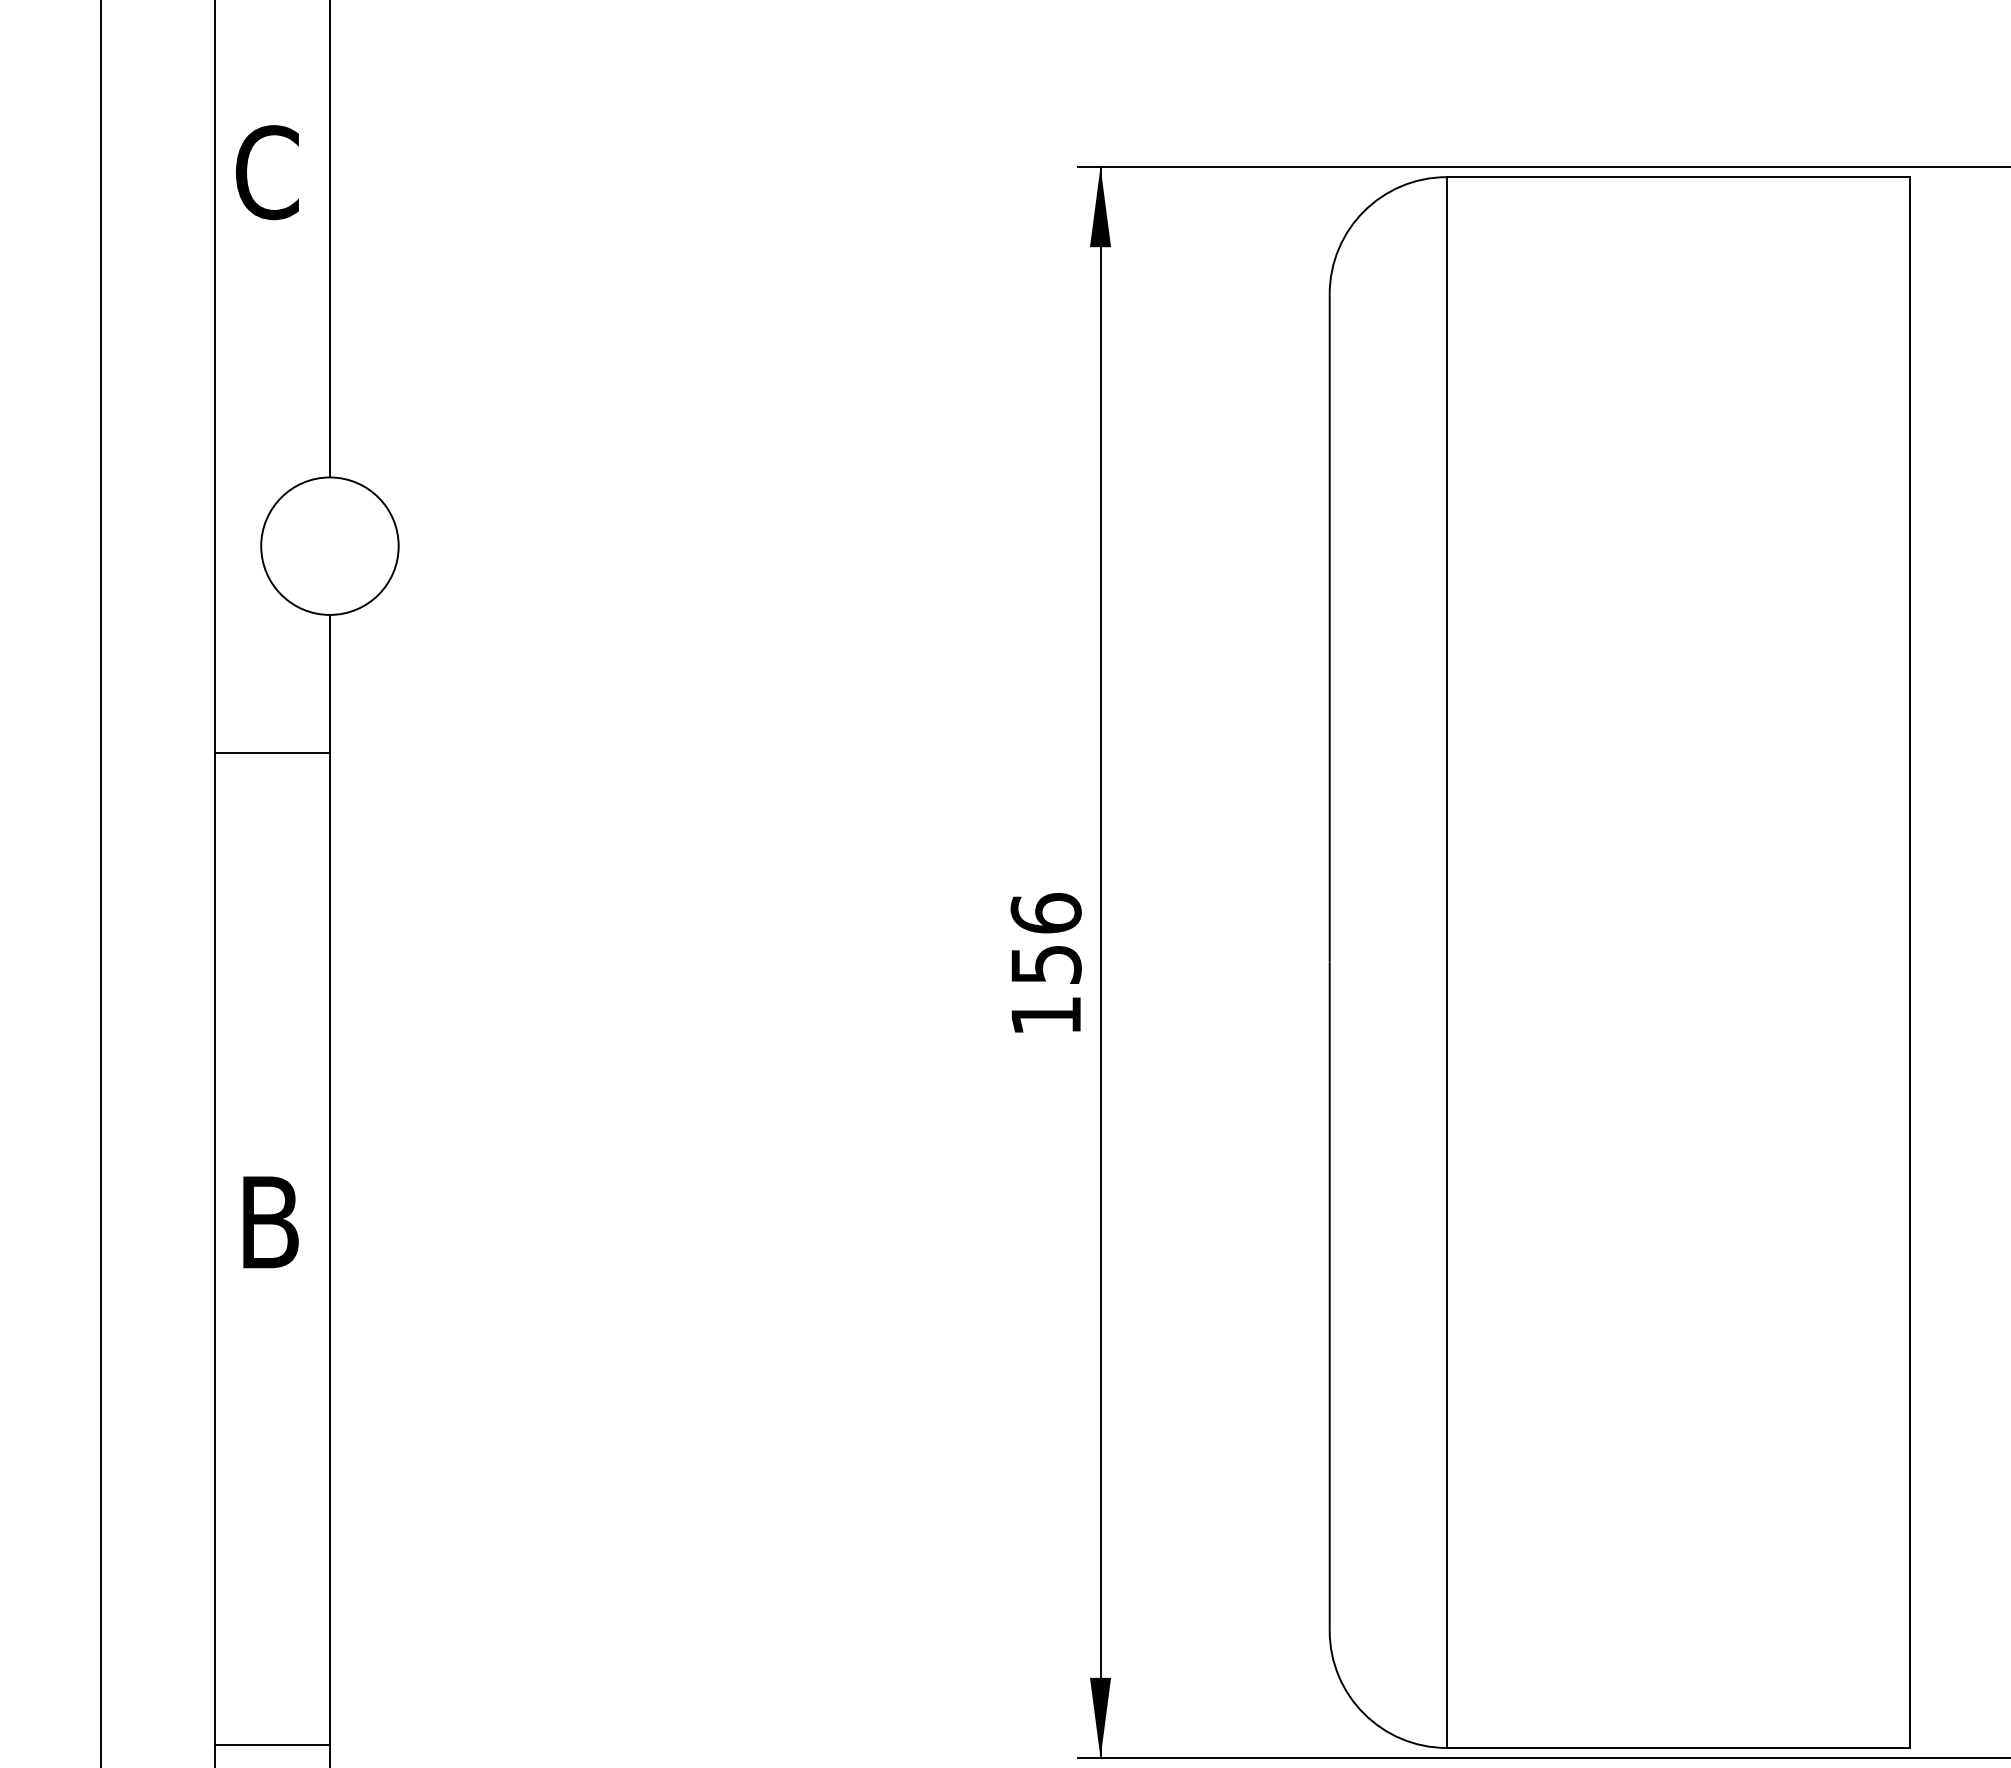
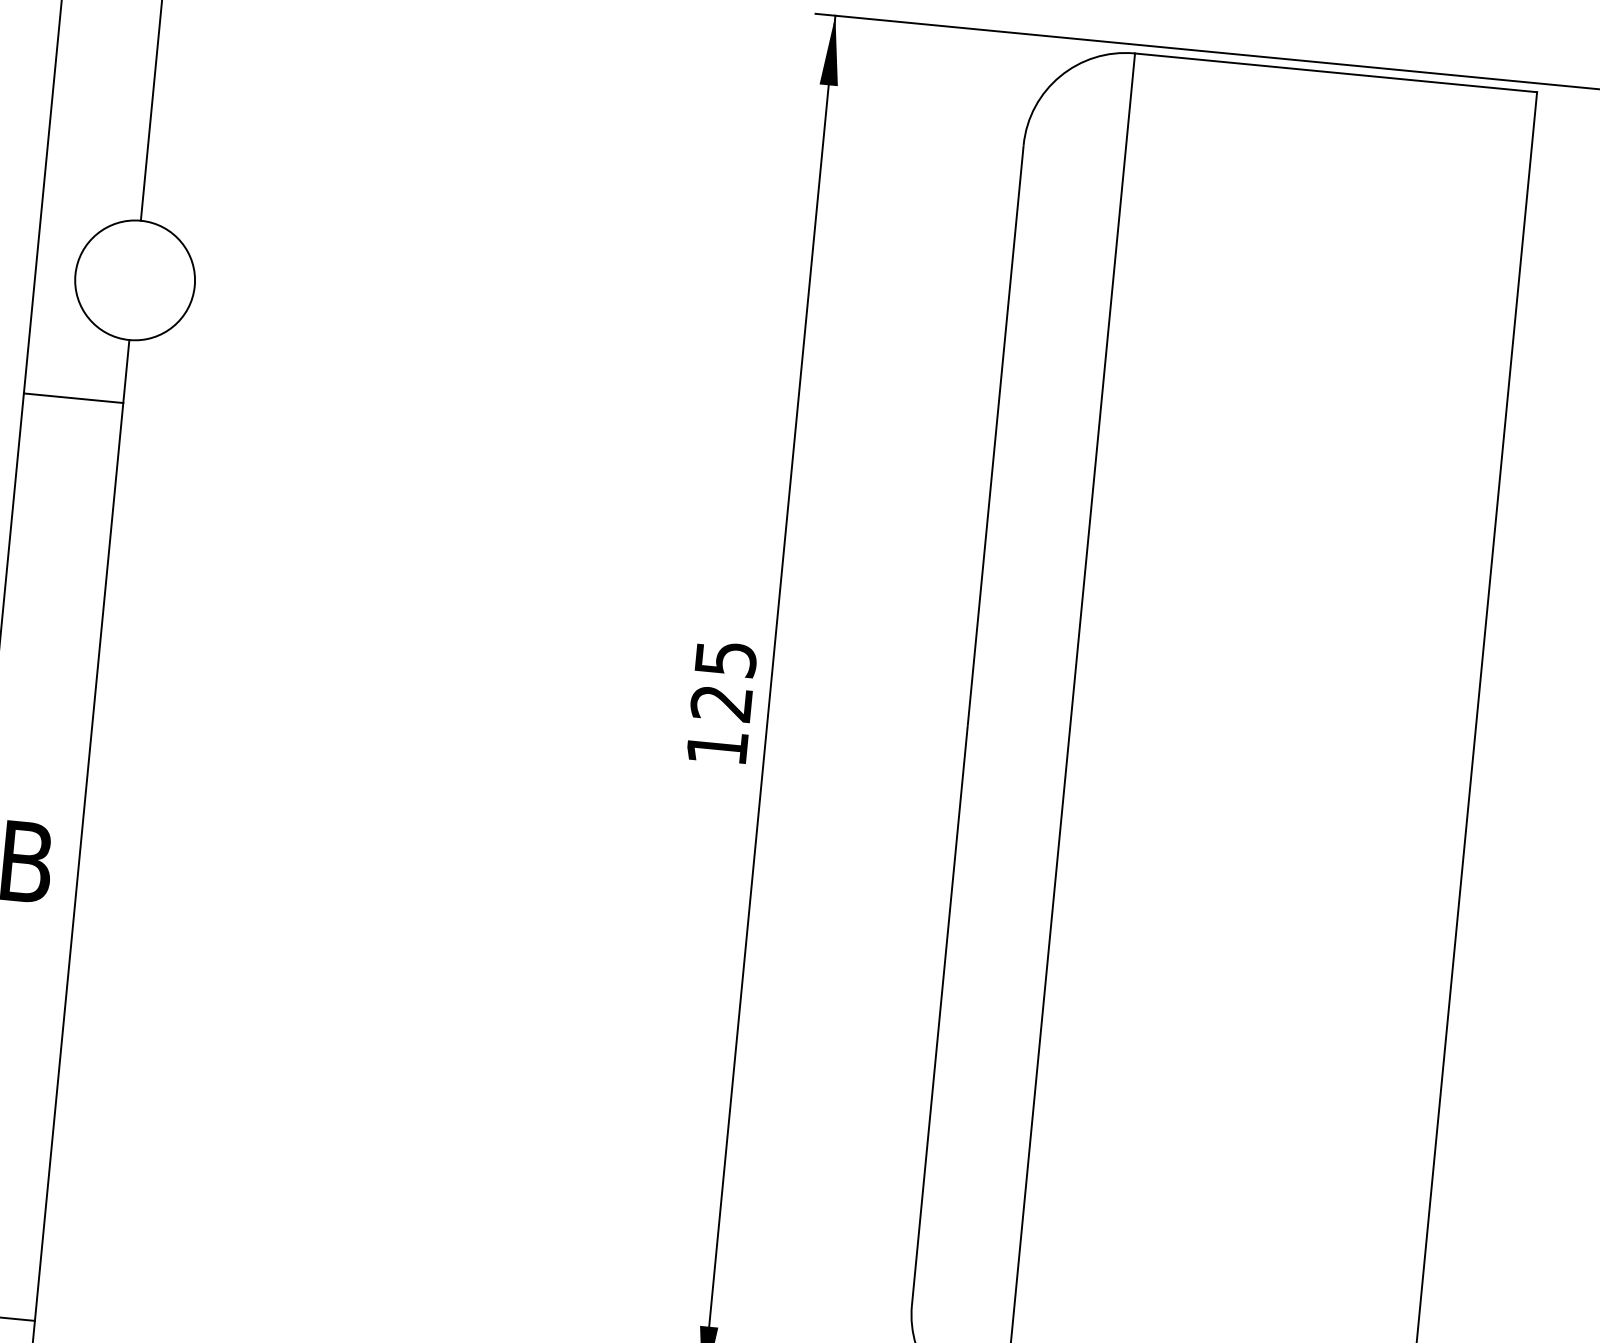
line: (272, 752) -> (73, 398), moved
text: (1045, 938) -> (723, 680), 156 -> 125

